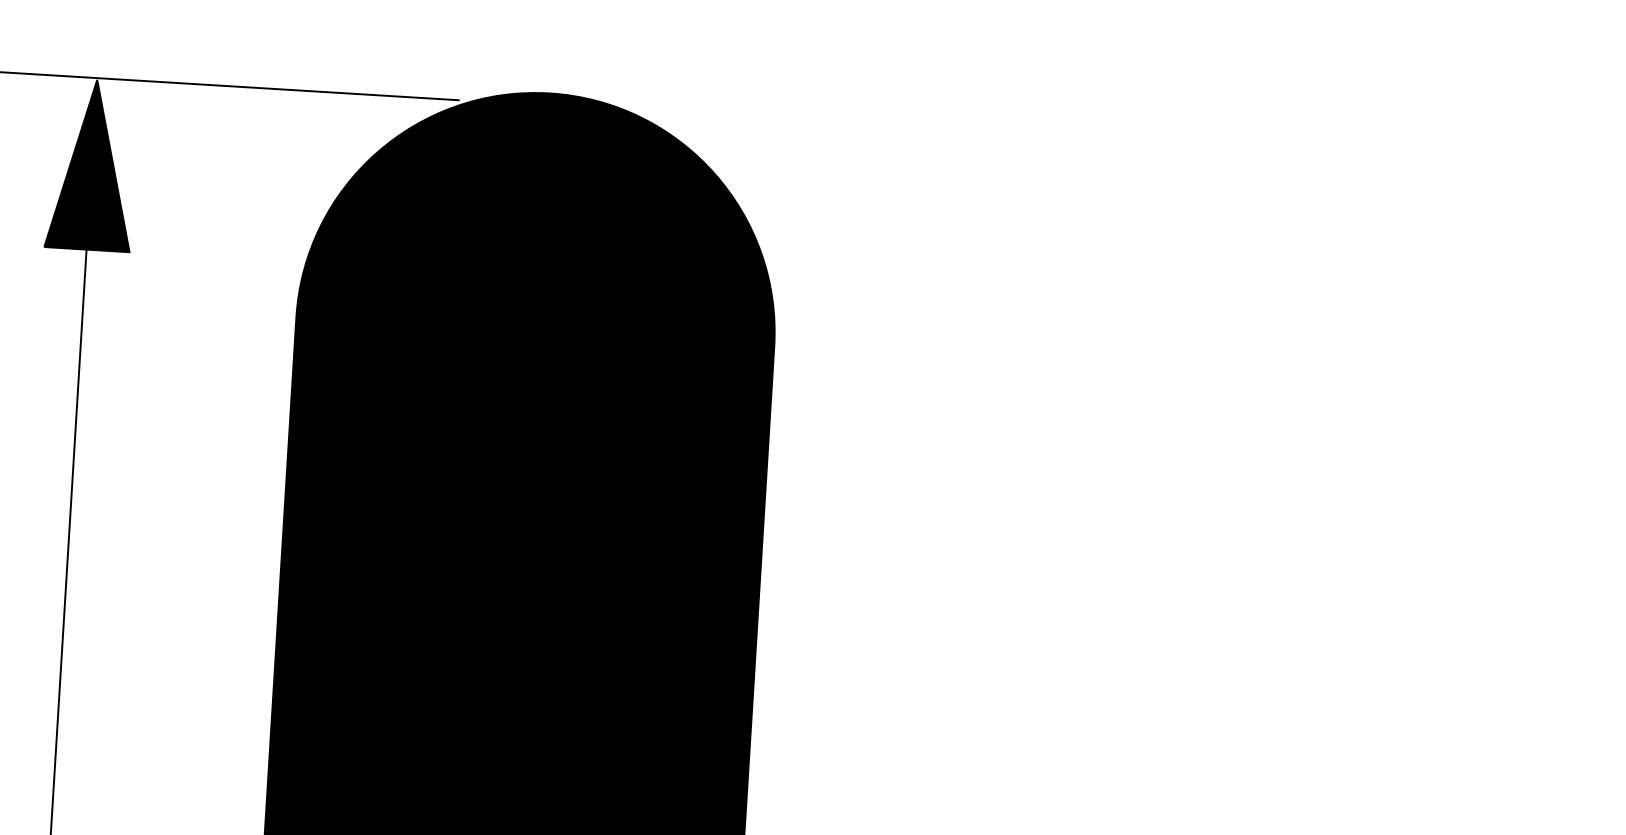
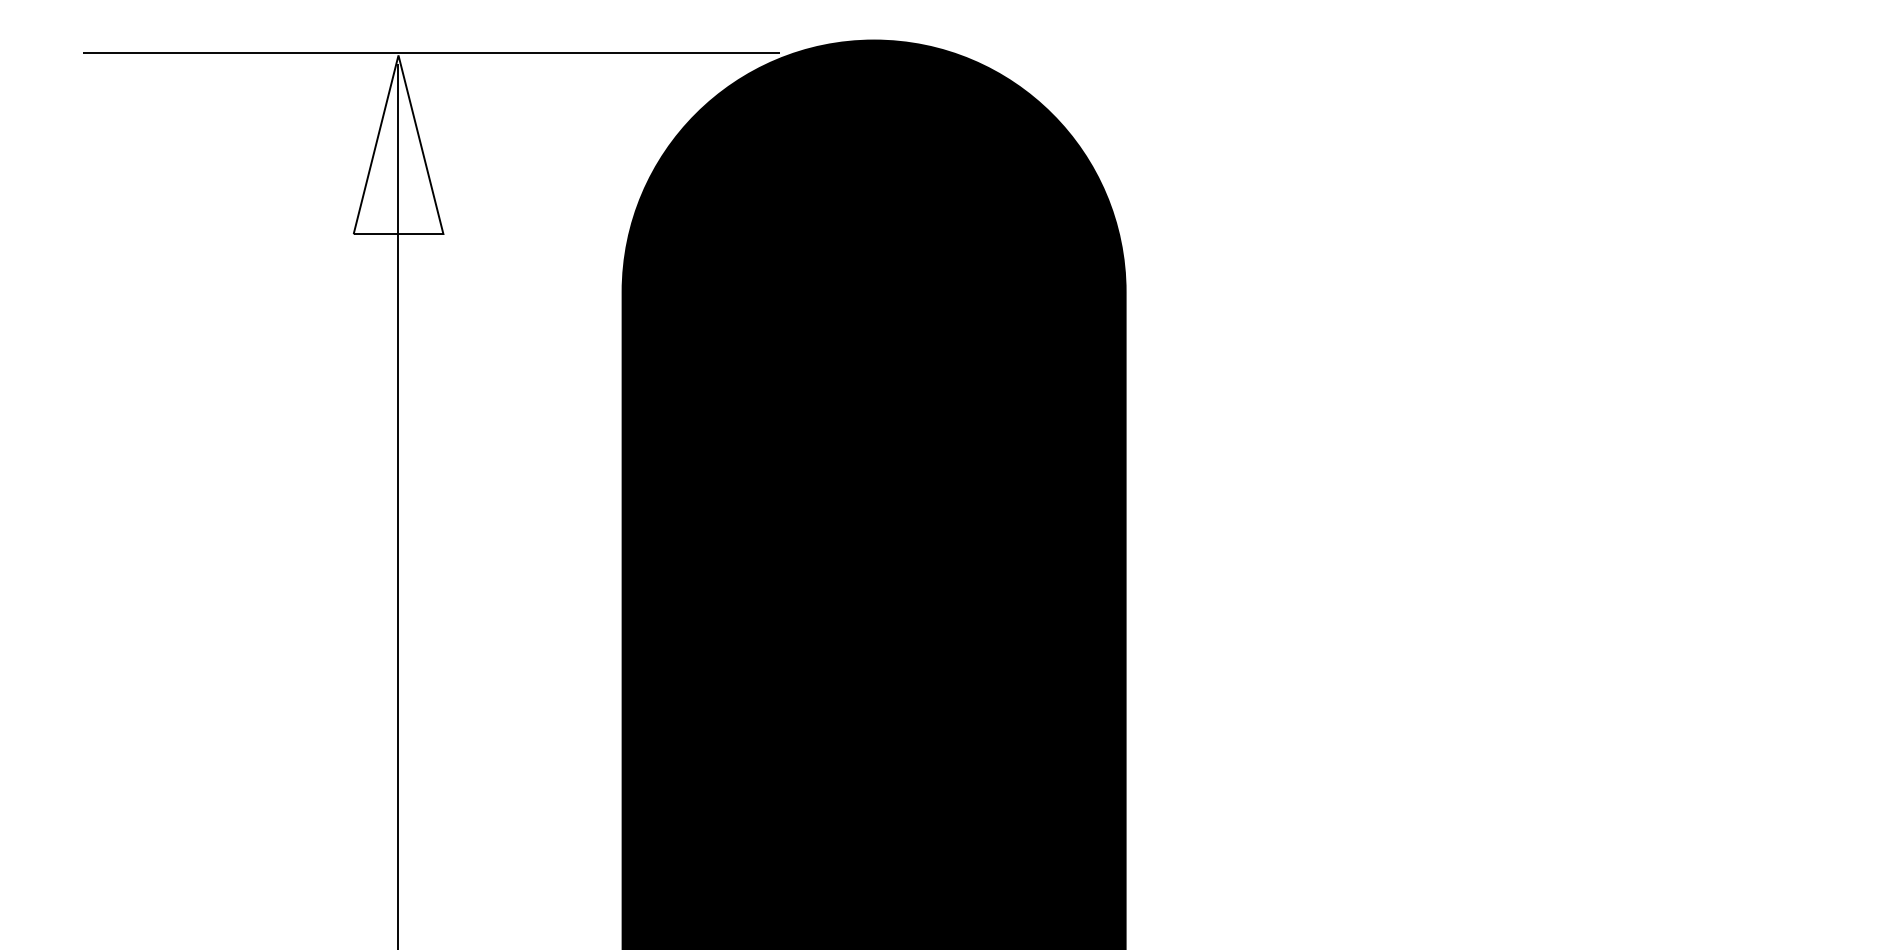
fill: (92, 164) -> (398, 144), removed

